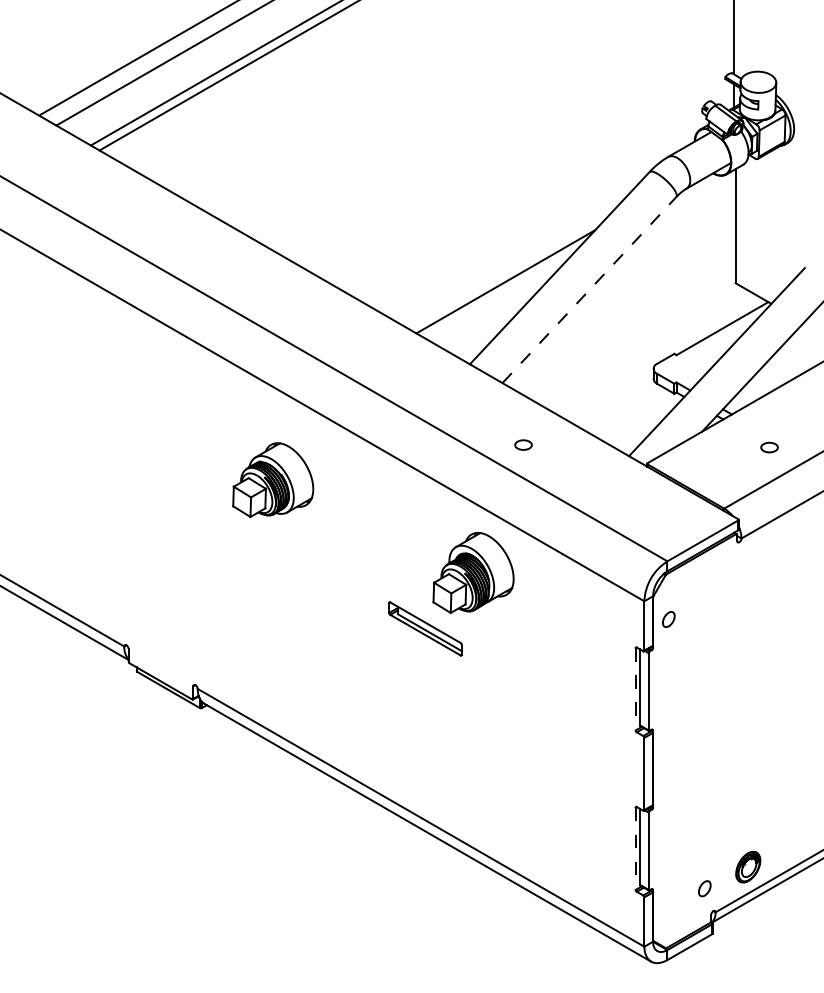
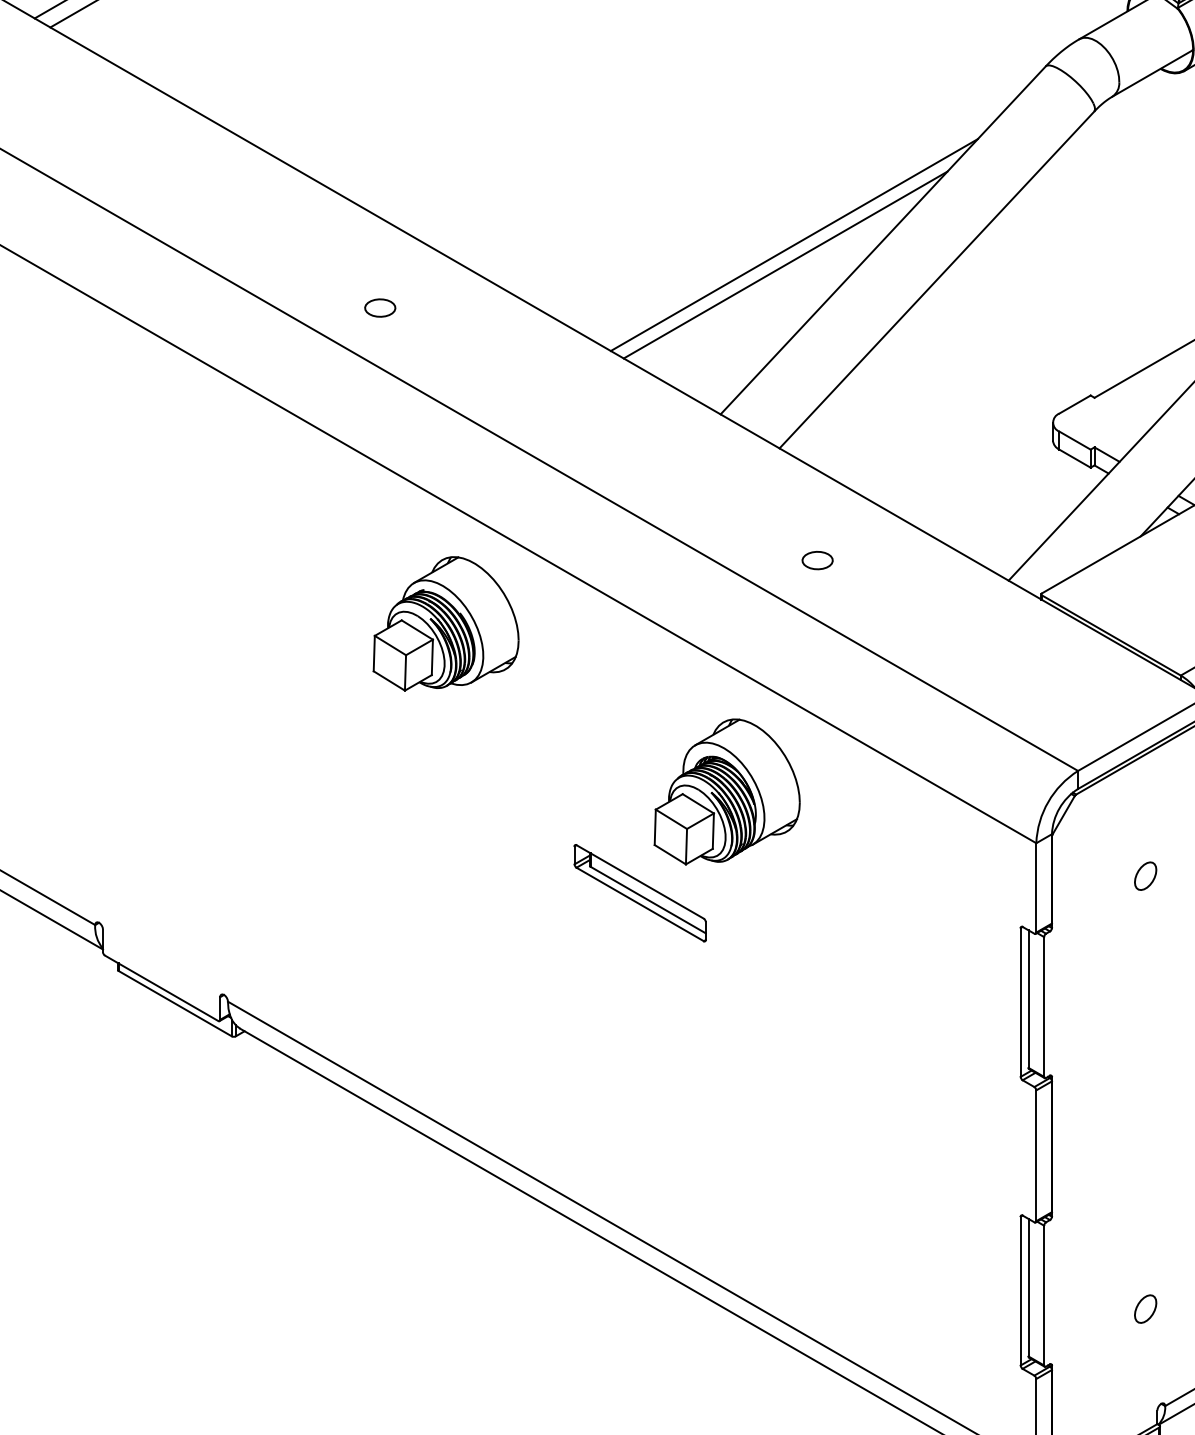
line: (510, 270) -> (794, 244), added
line: (589, 289) -> (936, 278), dashed -> solid
part: (281, 305) -> (379, 307), added
part: (273, 480) -> (446, 624), moved
part: (668, 619) -> (1145, 876), moved
line: (635, 689) -> (1020, 1002), dashed -> solid
line: (635, 849) -> (1020, 1292), dashed -> solid
part: (704, 888) -> (1145, 1308), moved

